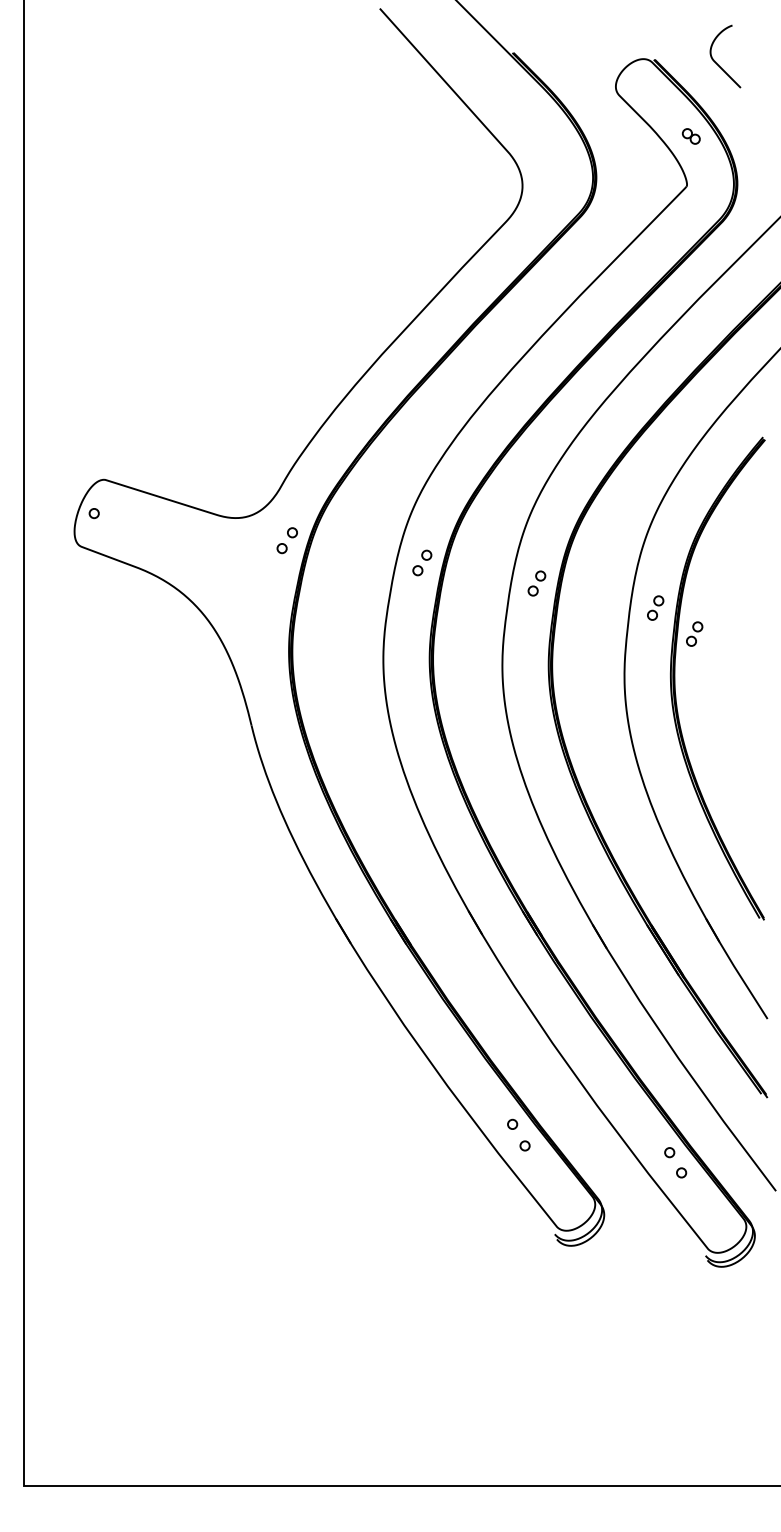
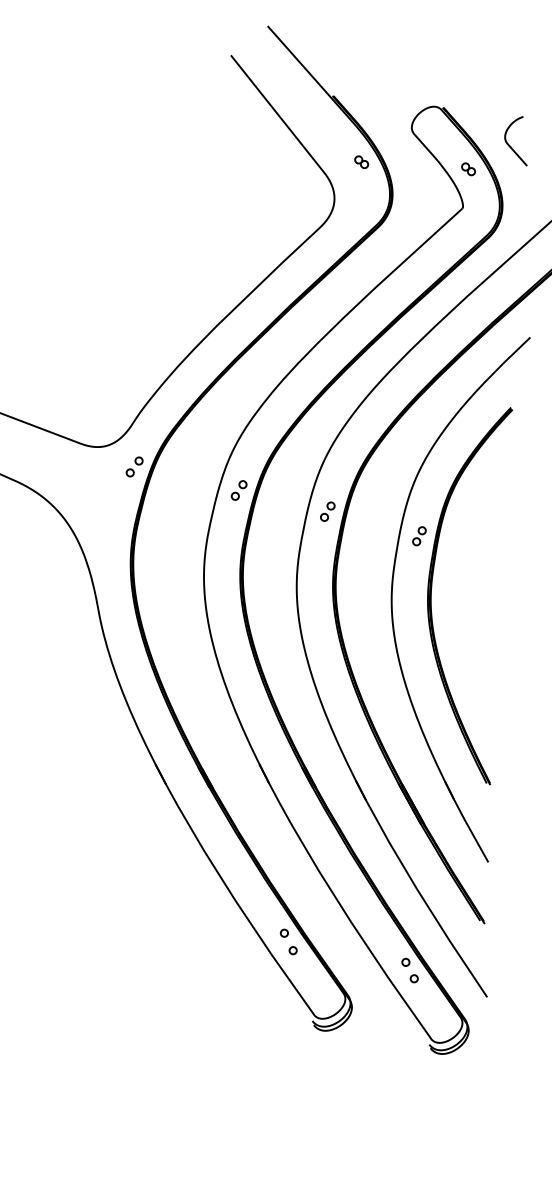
curve: (717, 63) -> (510, 145), moved
part: (554, 135) -> (361, 162), added
part: (694, 633) -> (448, 557), removed

